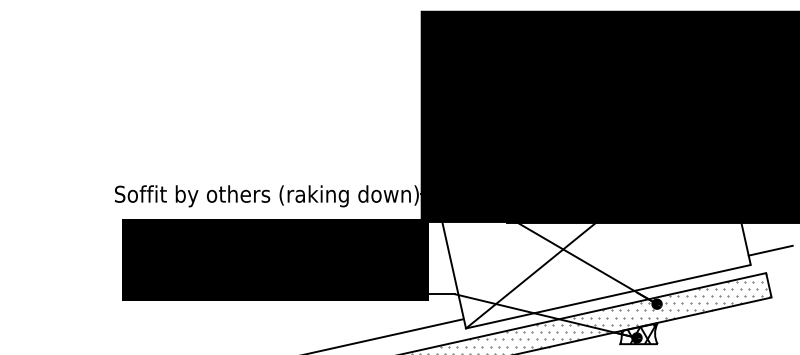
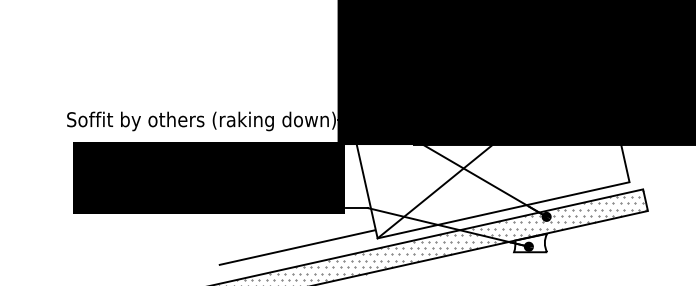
line: (770, 250) -> (646, 169), removed
hatch: (638, 333) -> (530, 242), removed

